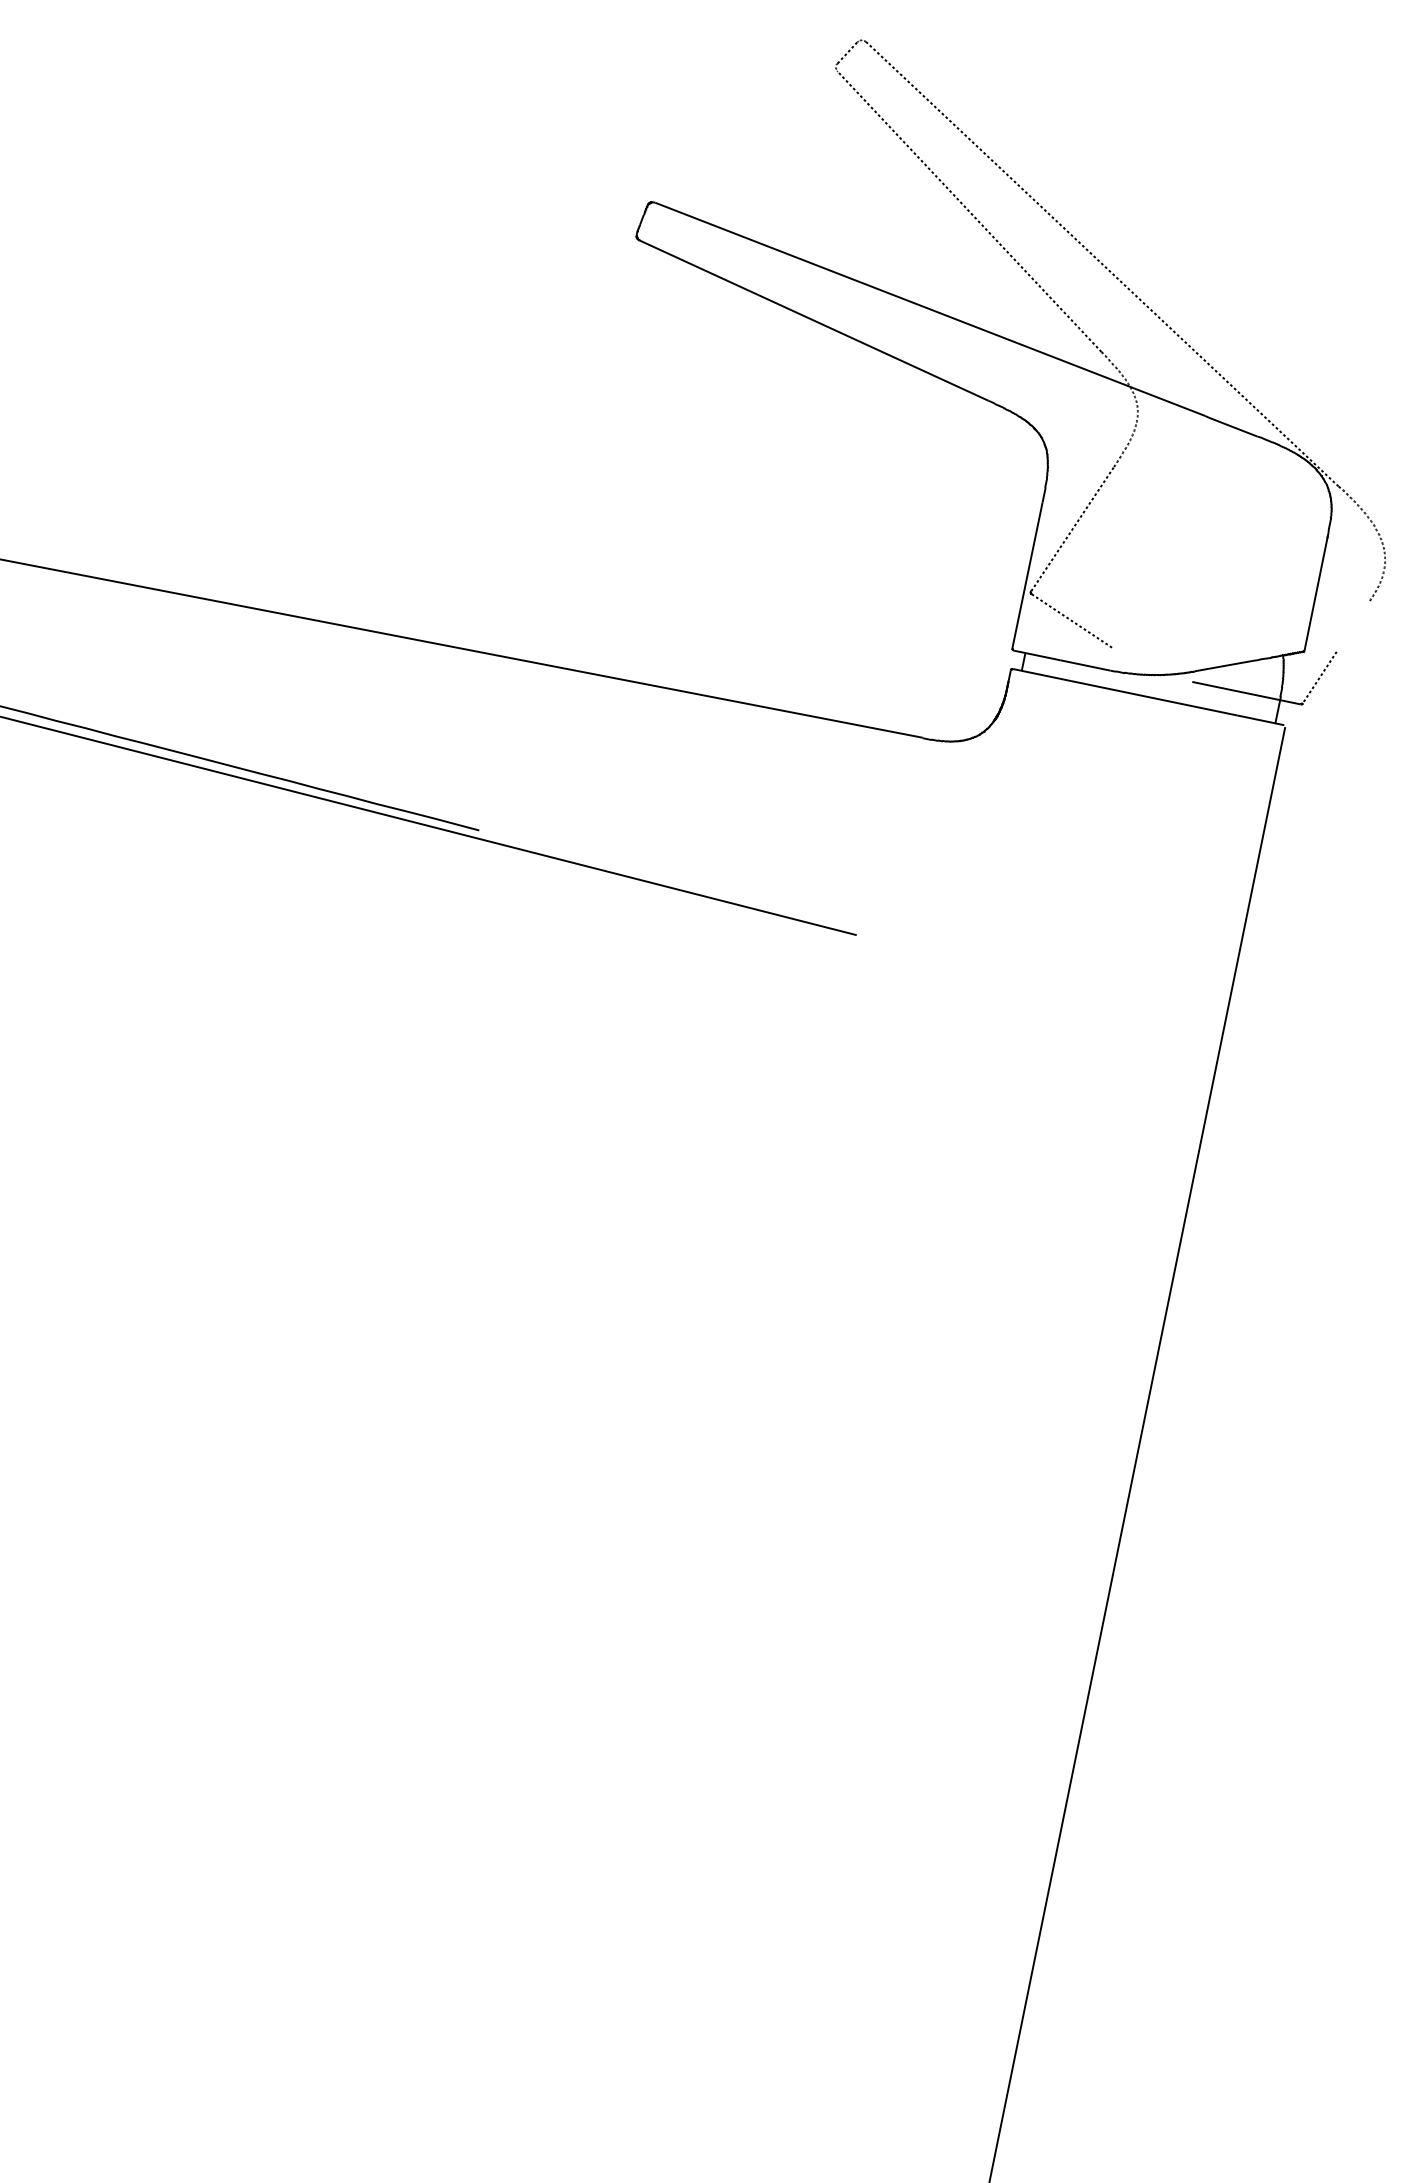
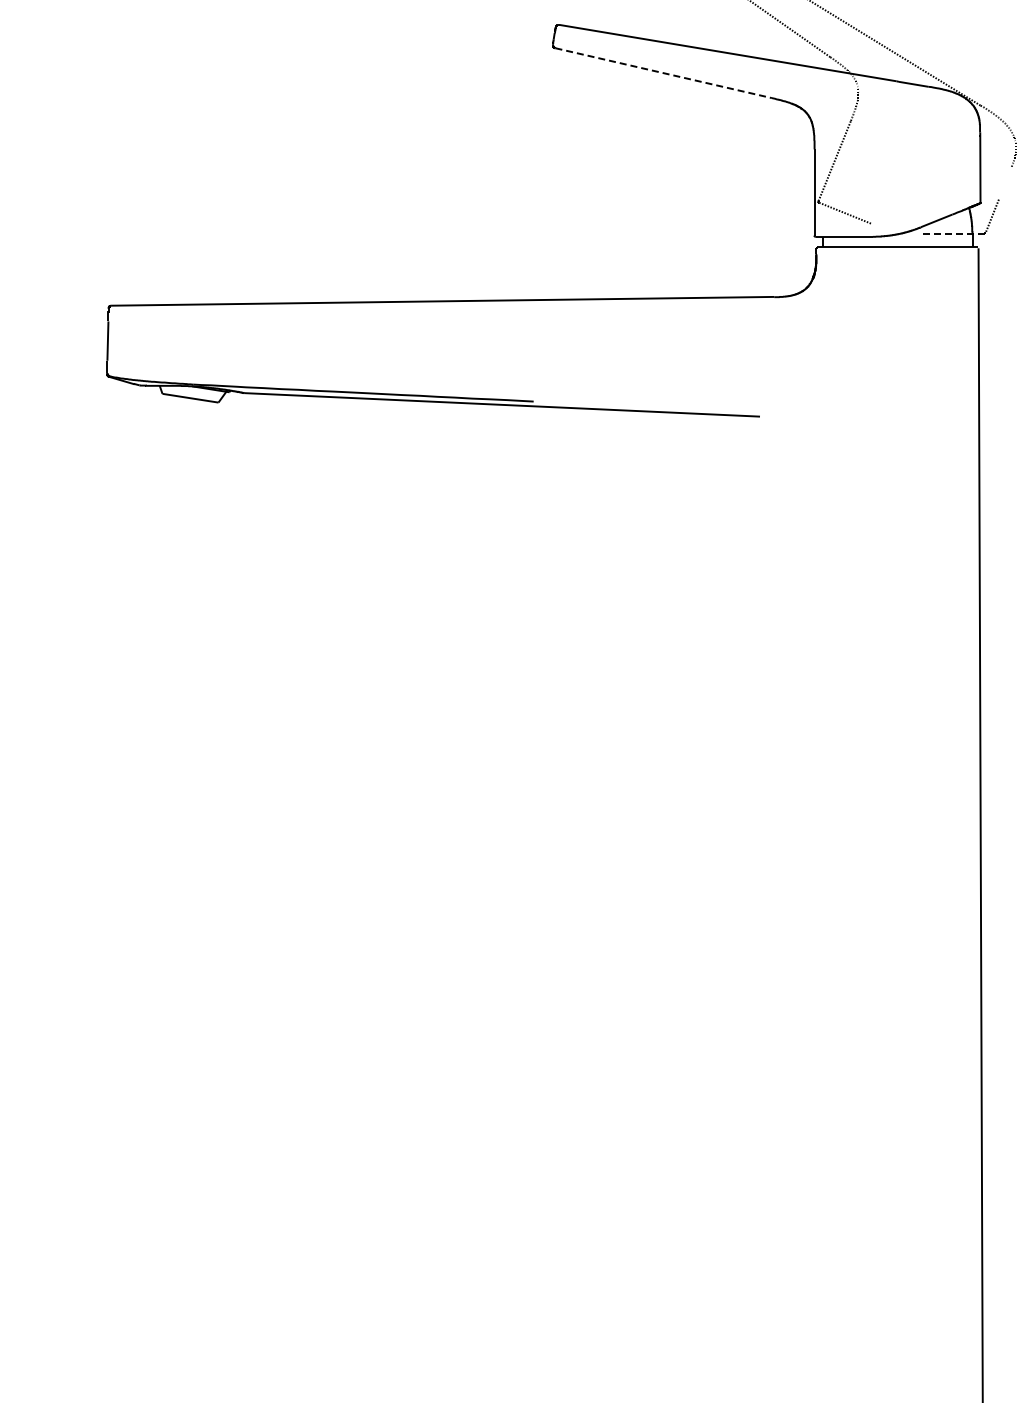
line: (815, 321) -> (664, 73), solid -> dashed
line: (1246, 692) -> (952, 233), solid -> dashed

